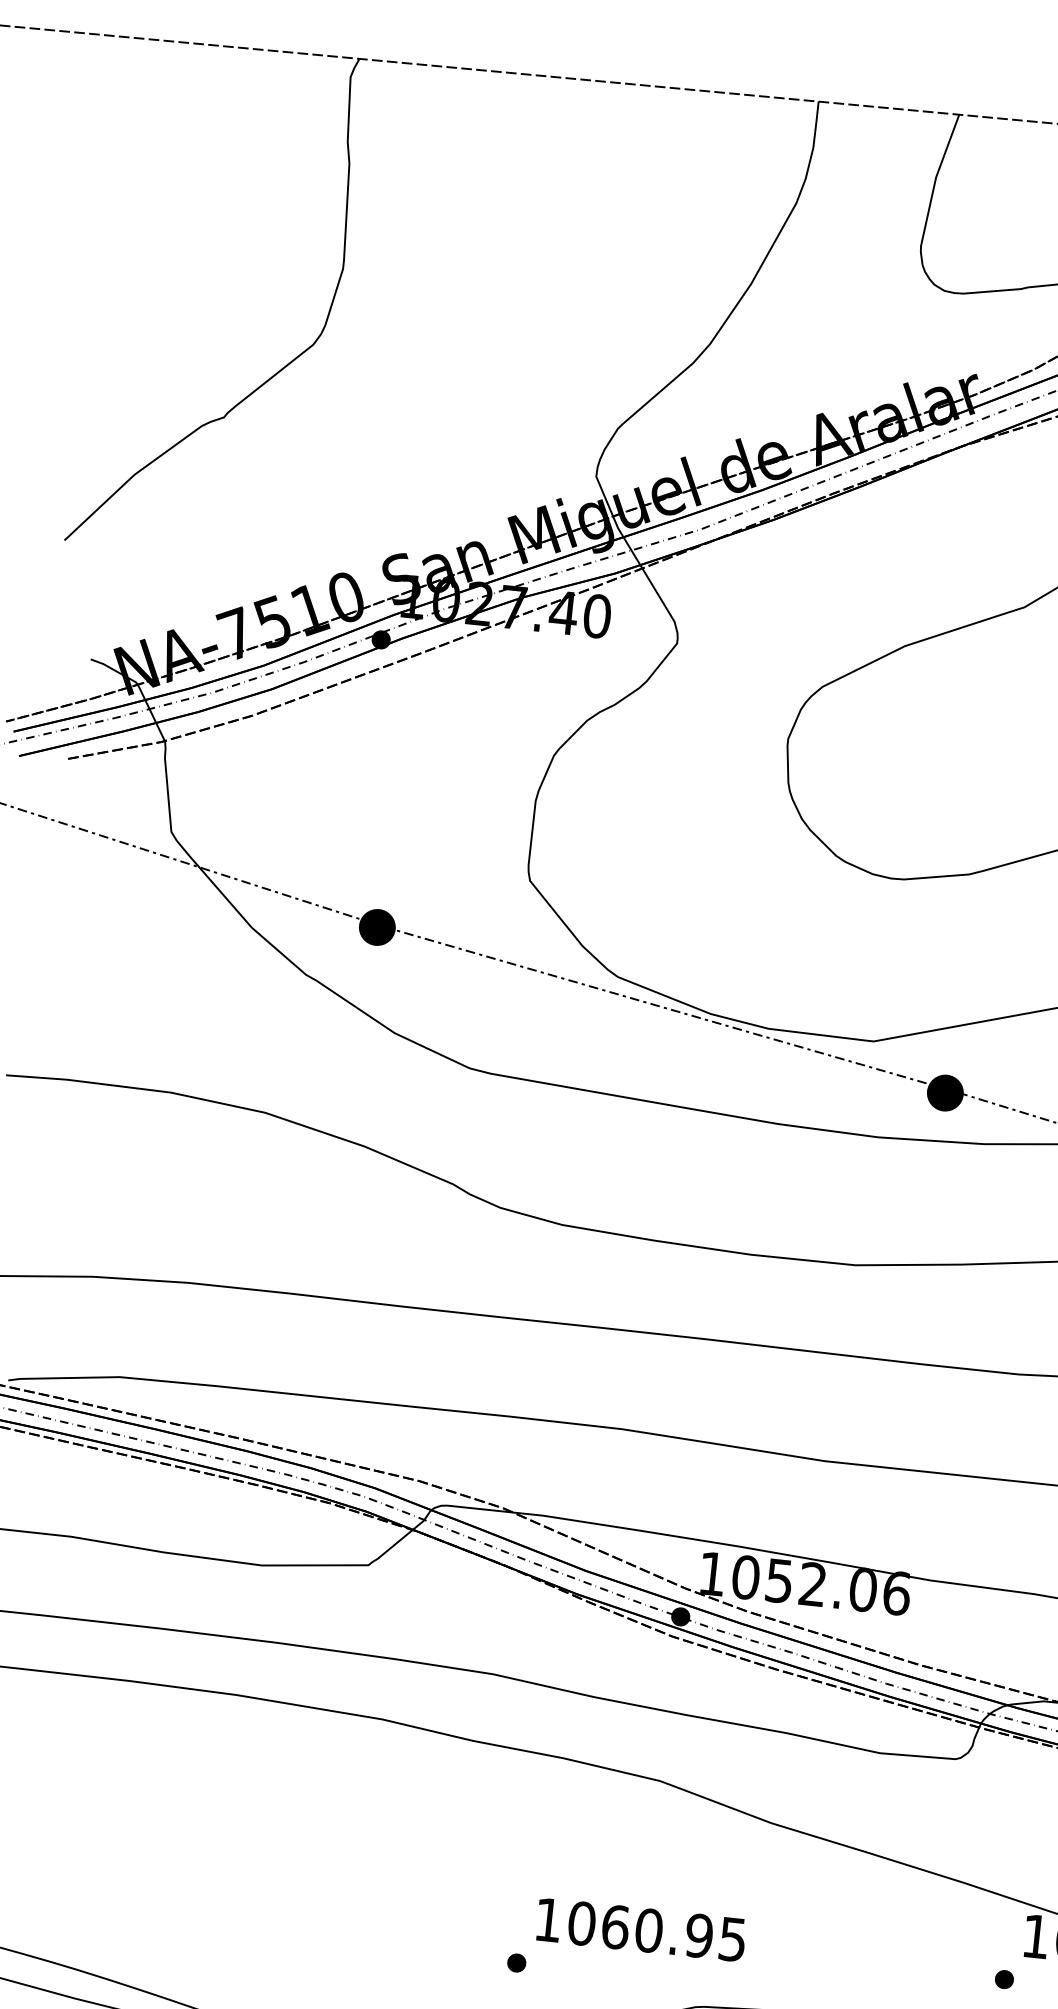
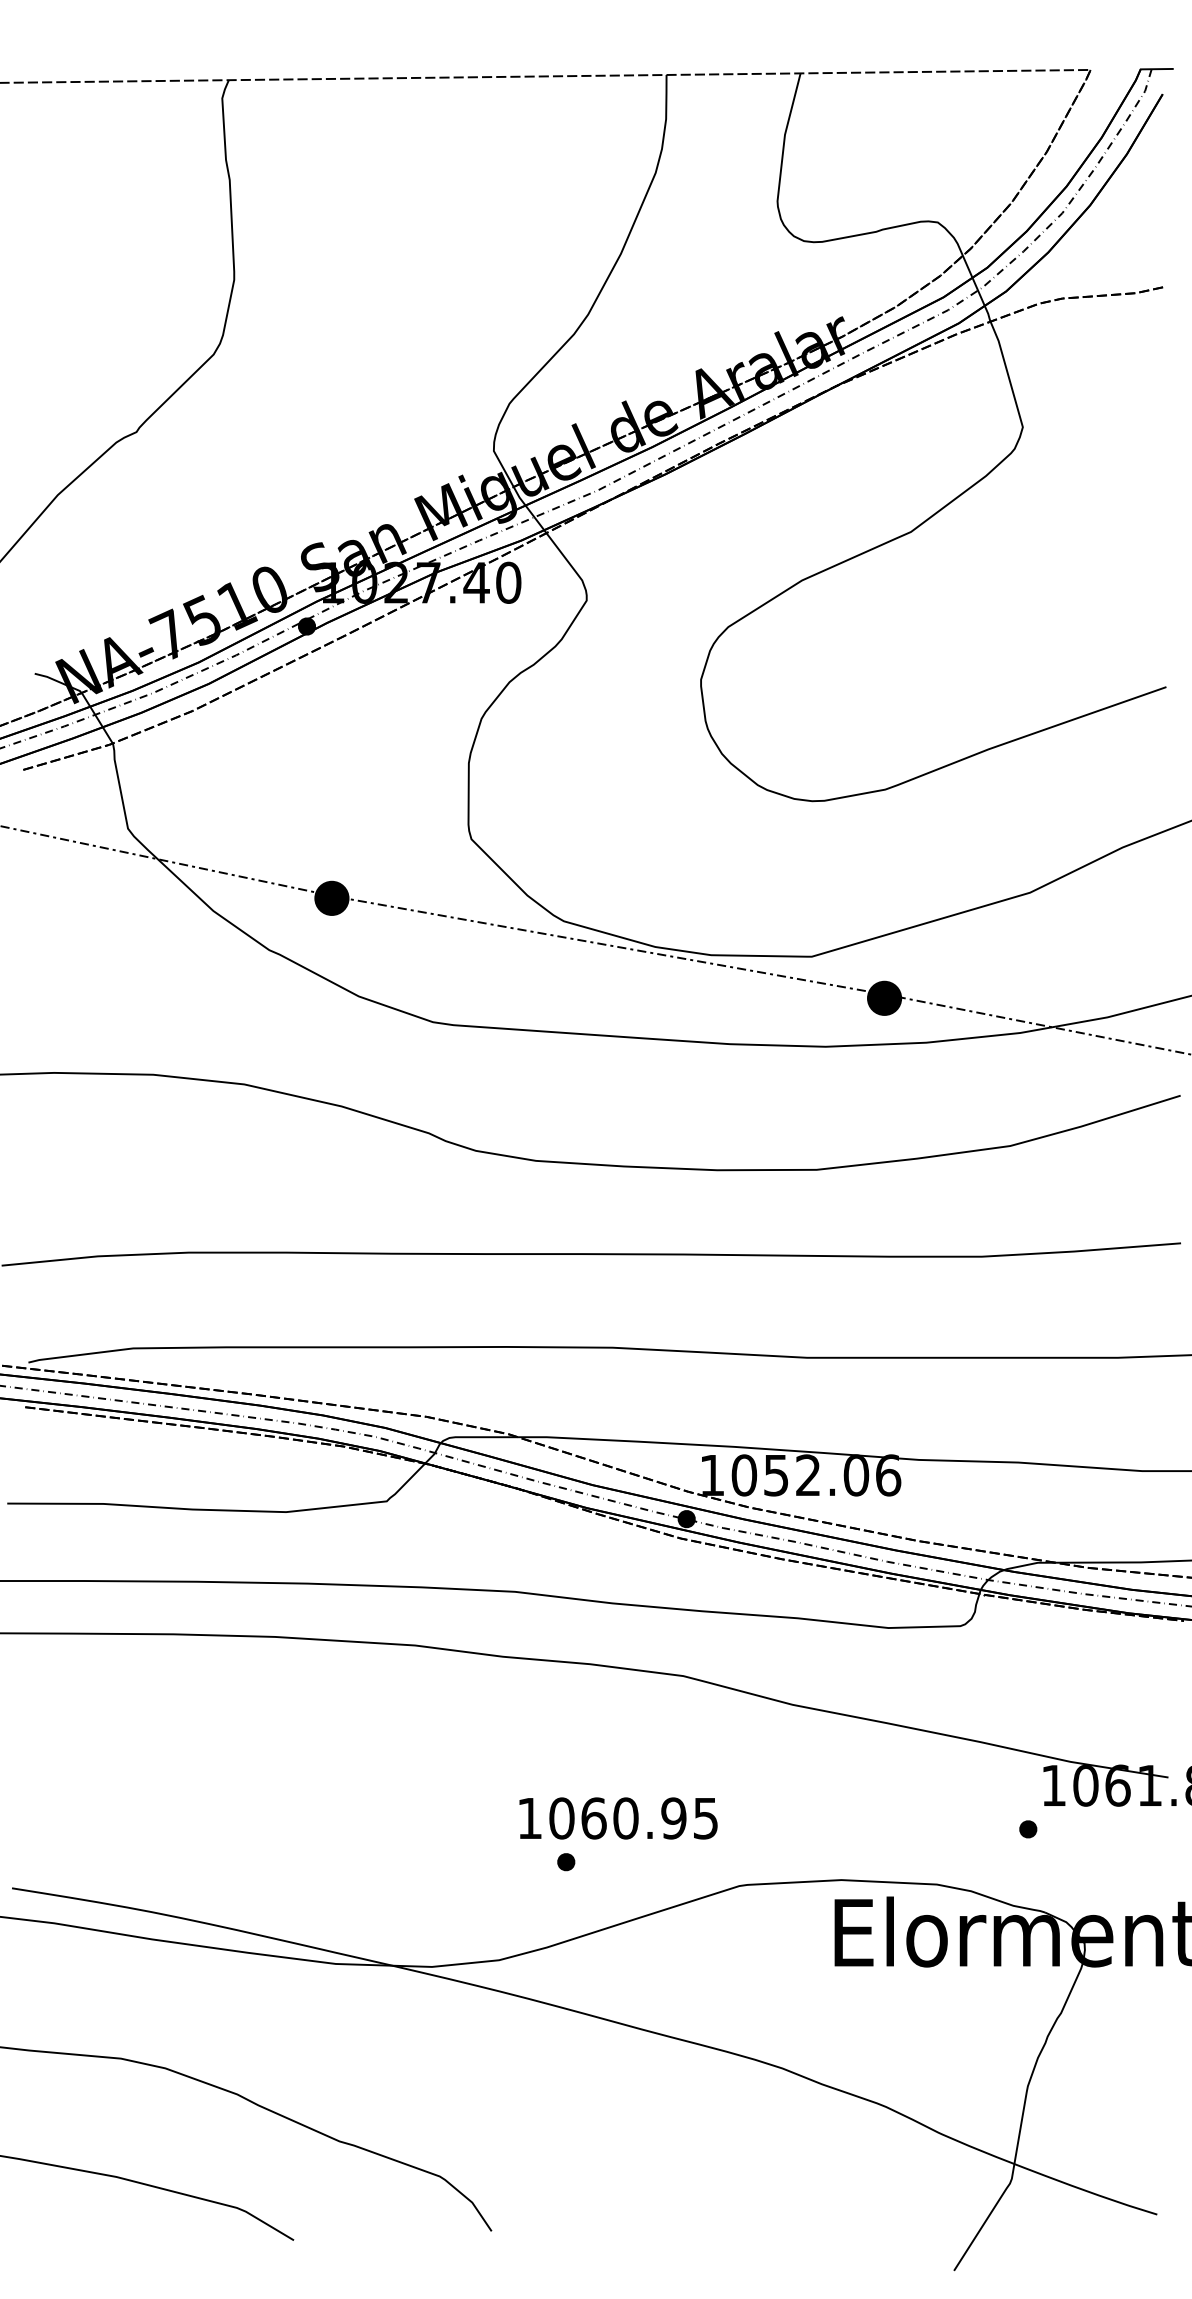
text: (641, 1929) -> (618, 1818), moved

